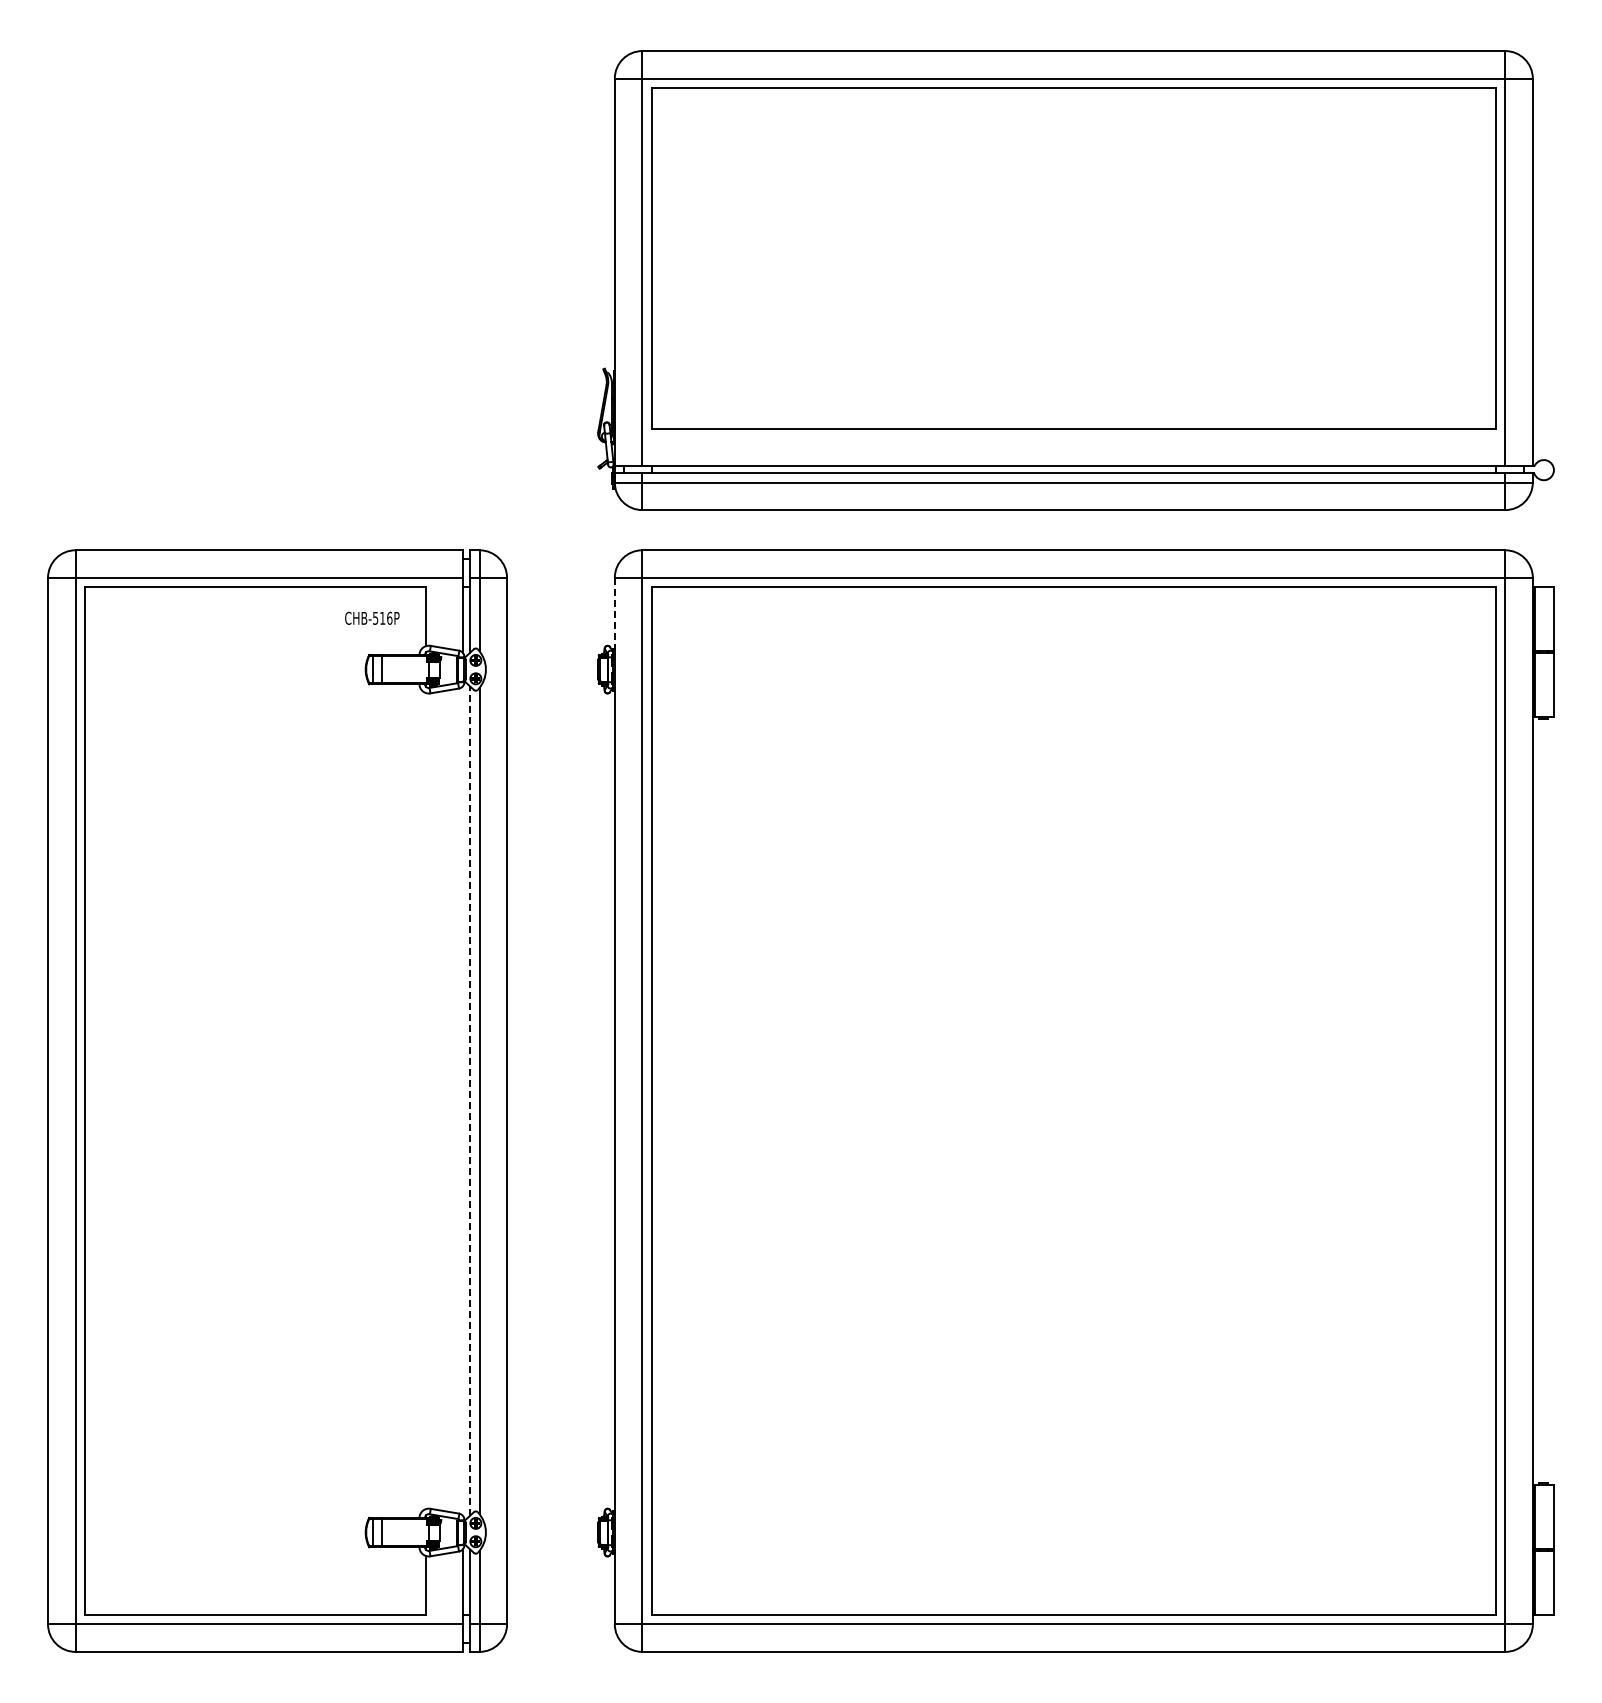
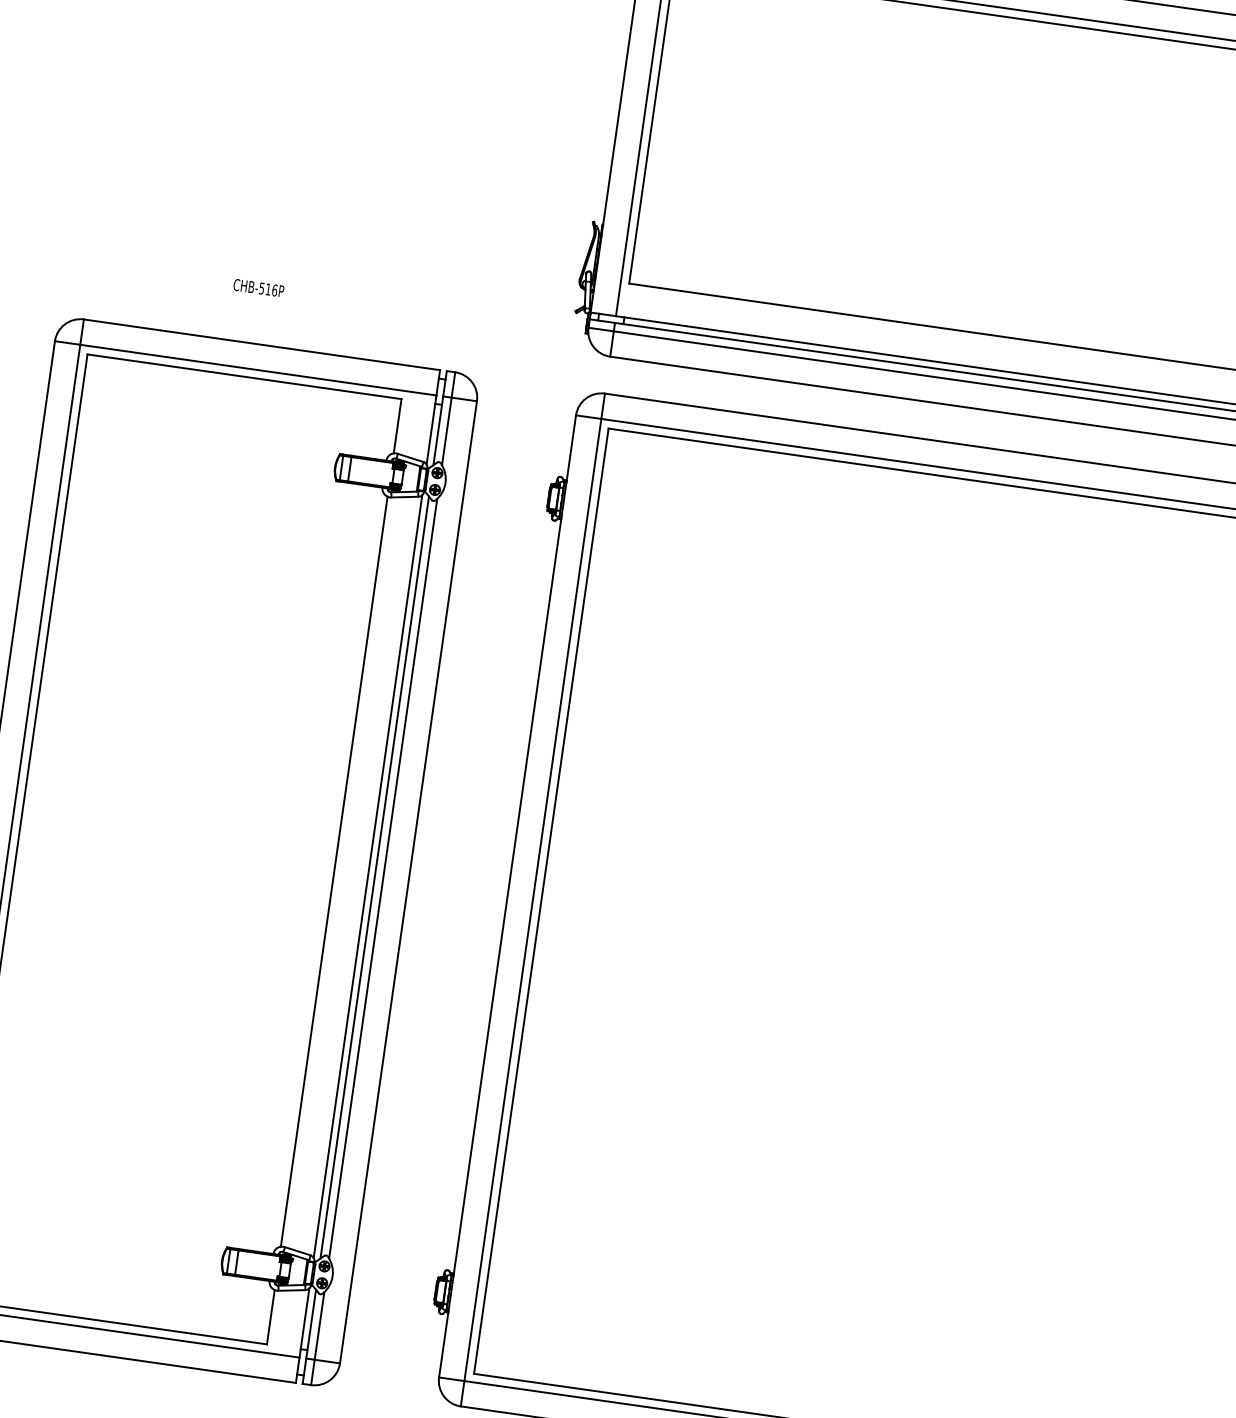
line: (614, 614) -> (570, 449), dashed -> solid
text: (372, 617) -> (259, 287), moved
line: (470, 1100) -> (374, 876), dashed -> solid
line: (426, 1101) -> (334, 872), added
line: (462, 1101) -> (367, 876), added

